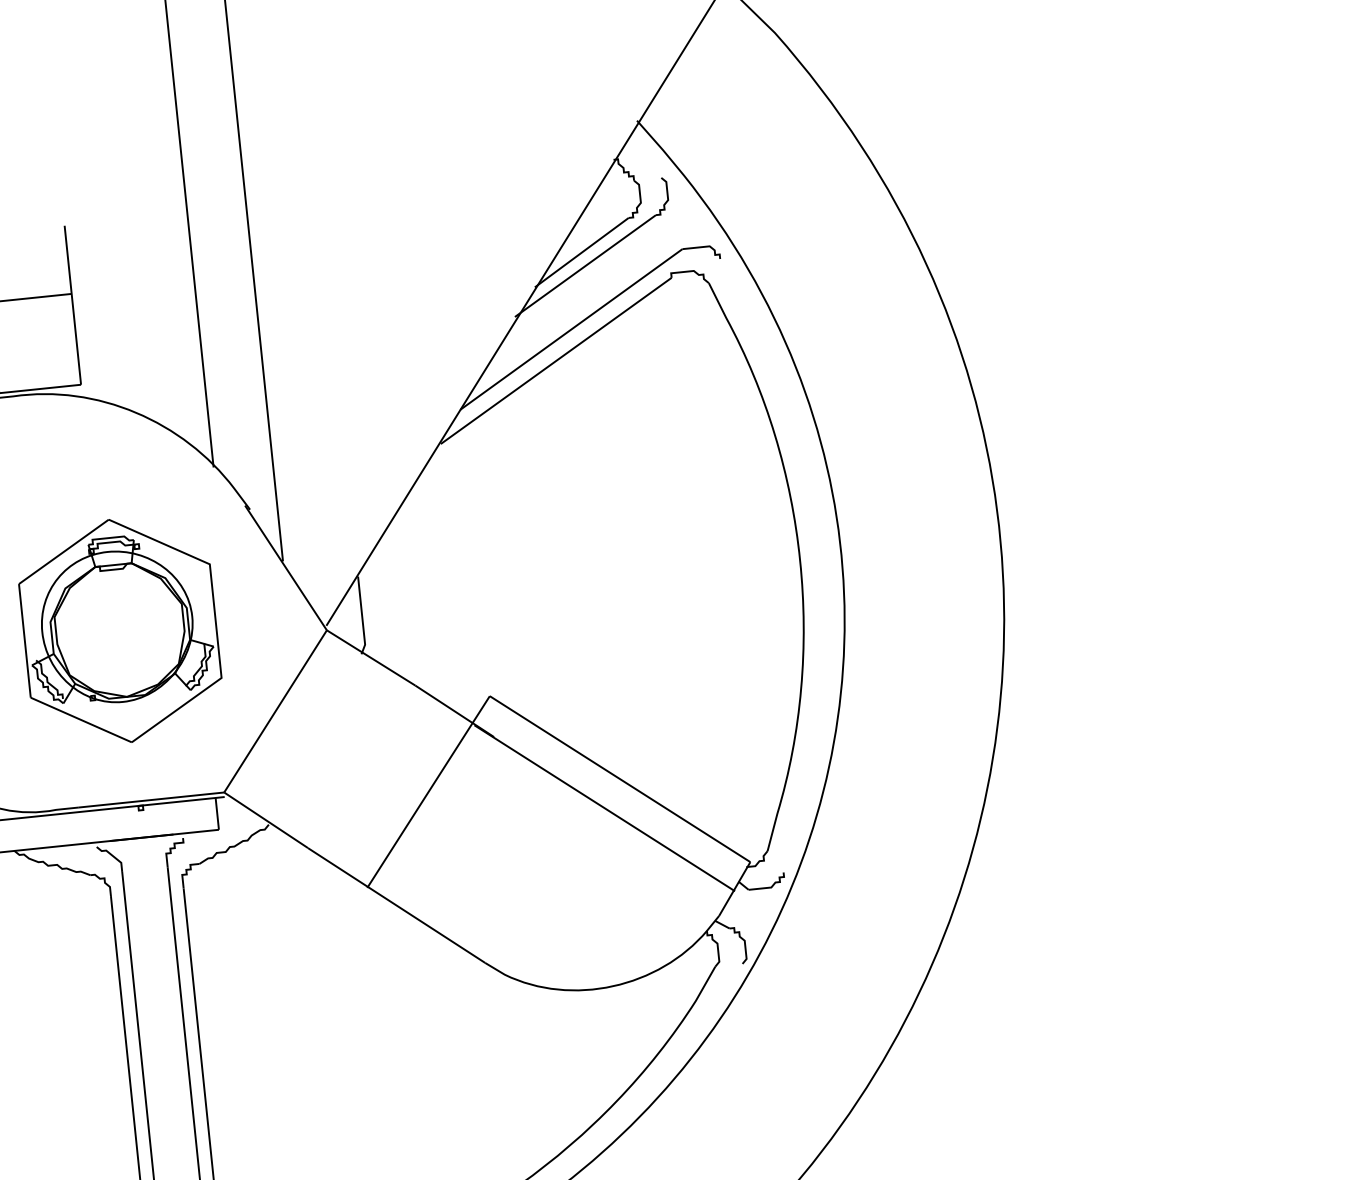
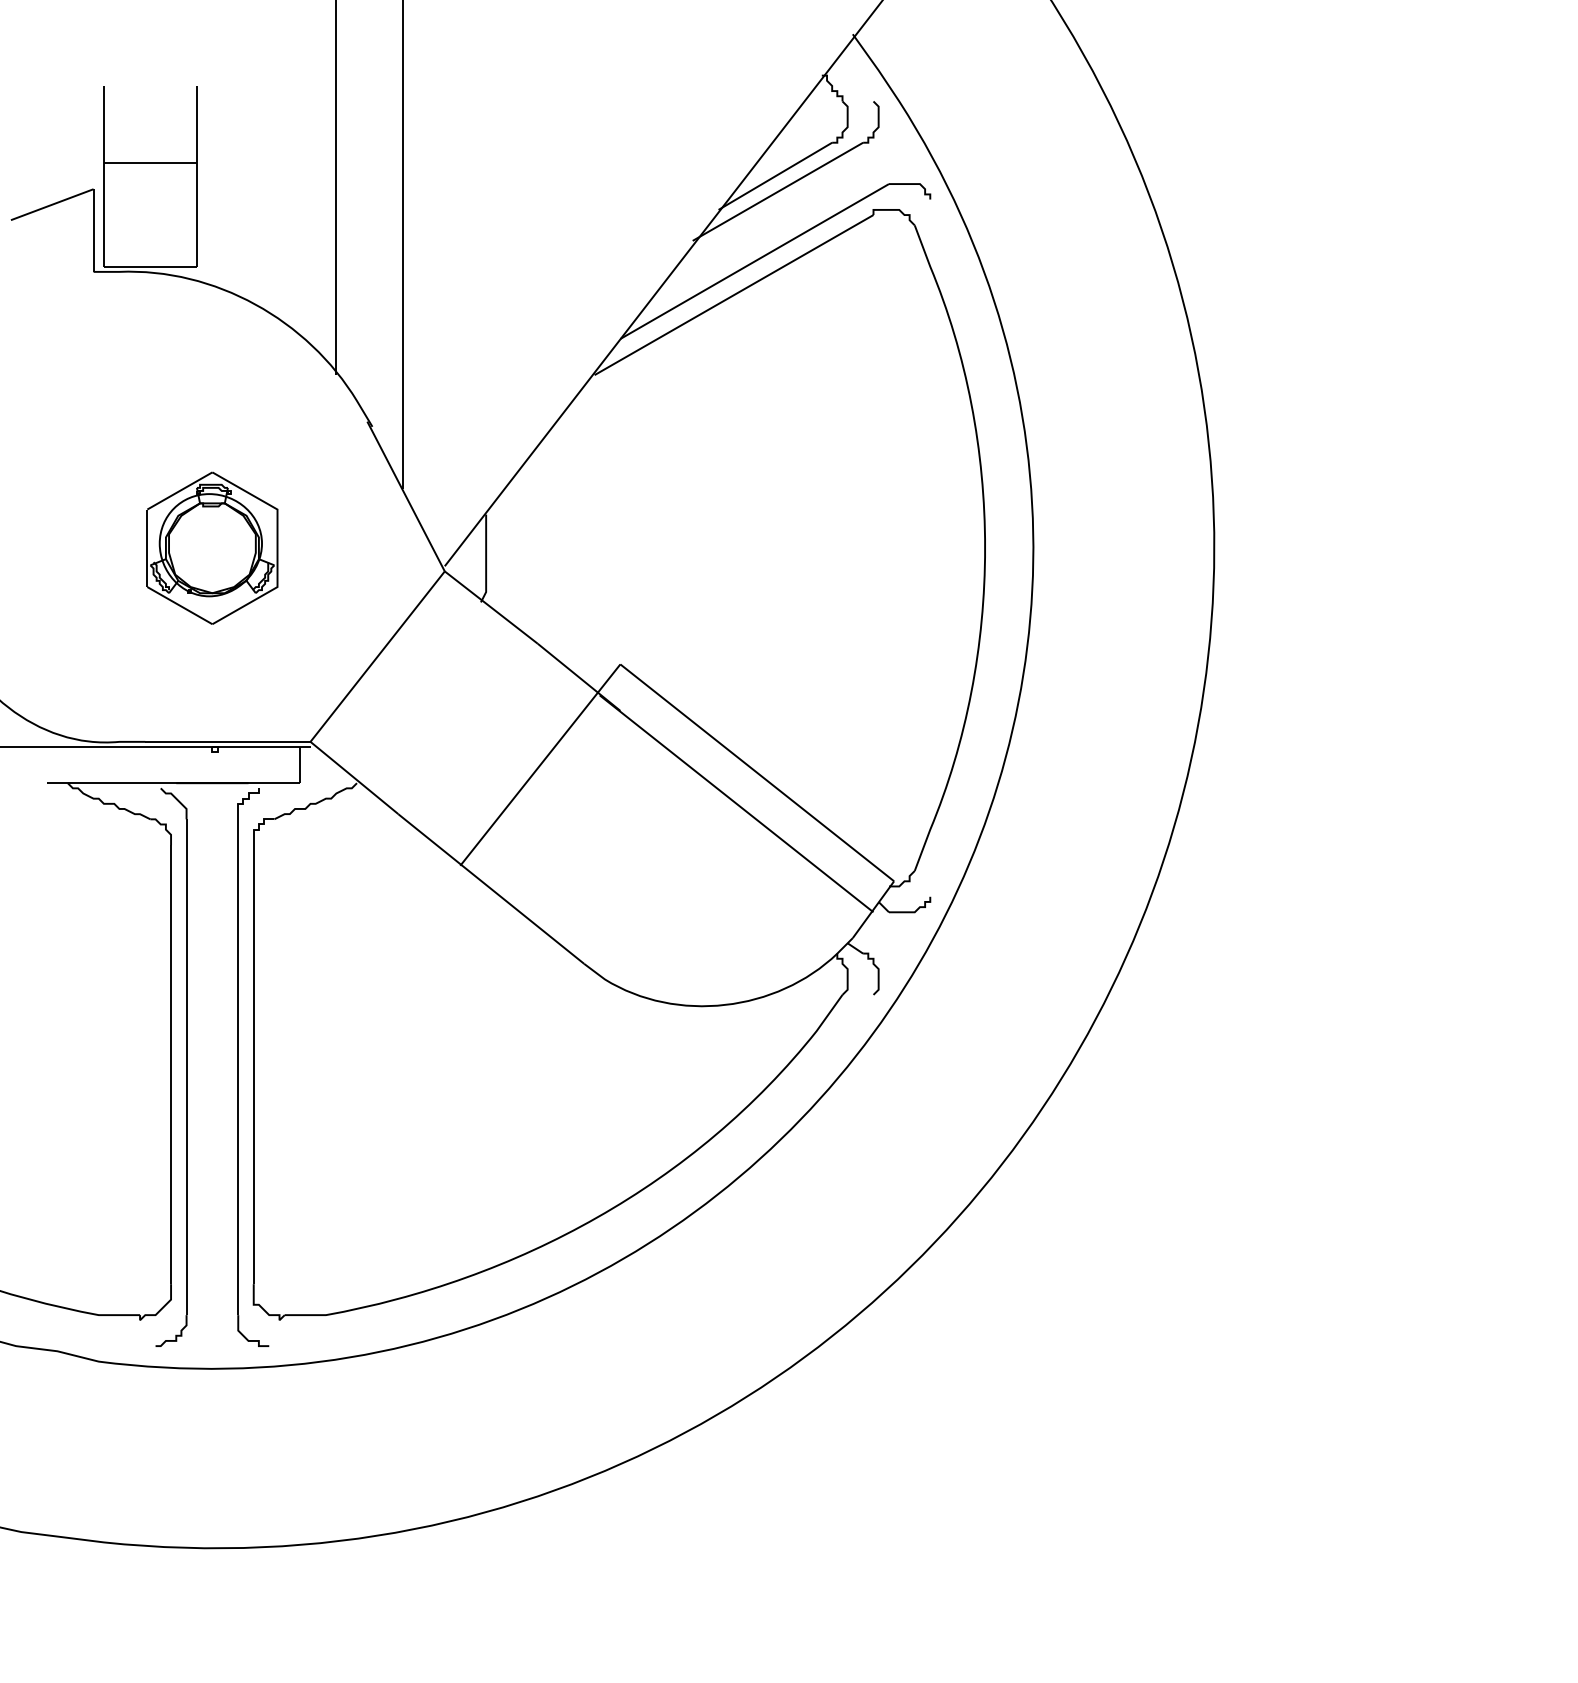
part: (120, 631) -> (212, 548), size x0.6

